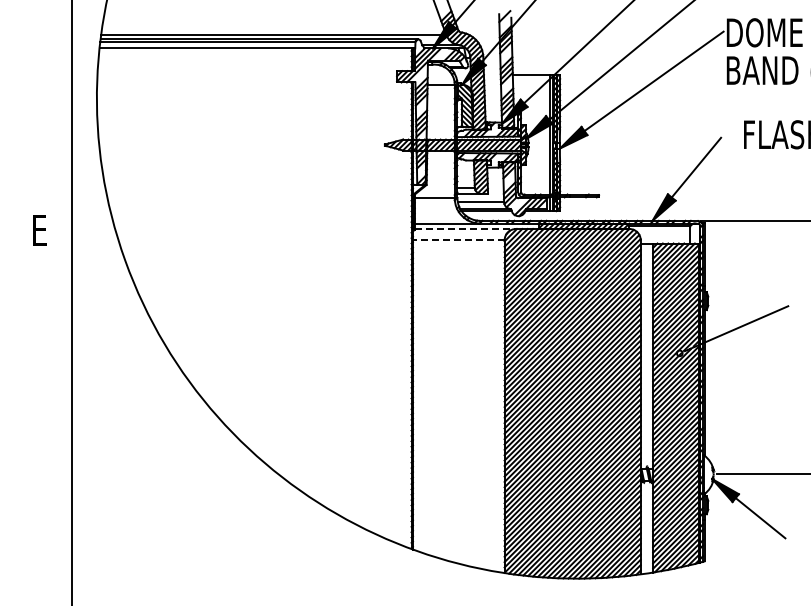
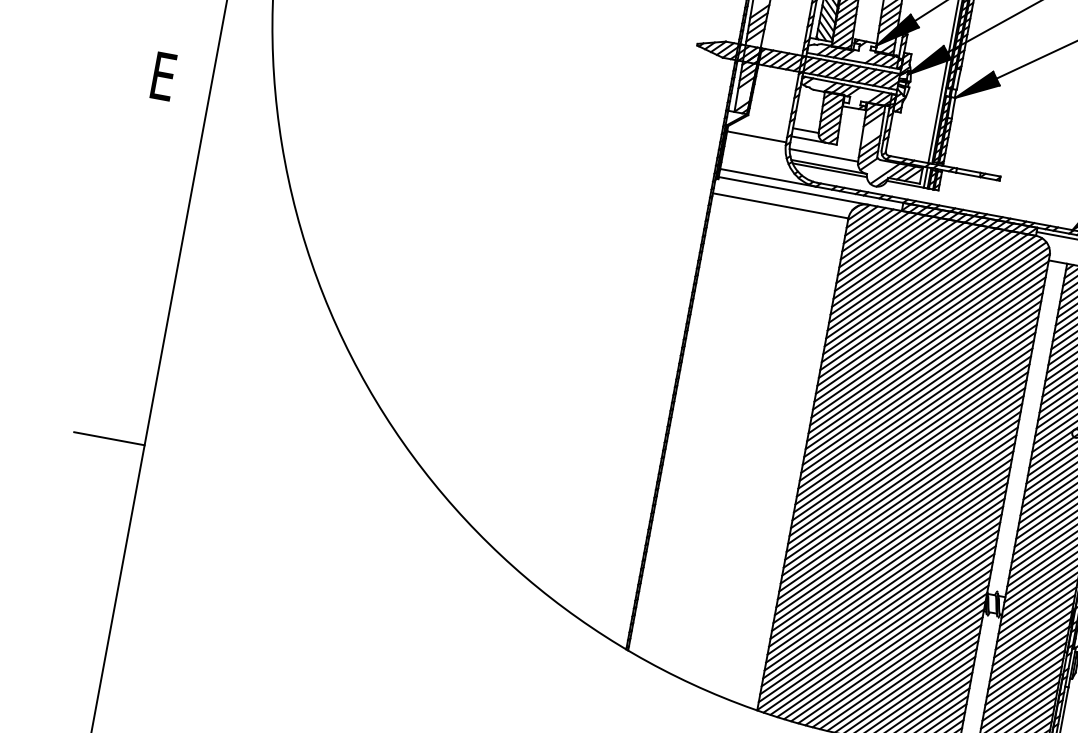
line: (465, 229) -> (793, 191), dashed -> solid
line: (458, 240) -> (780, 205), dashed -> solid
line: (47, 473) -> (108, 437), added

